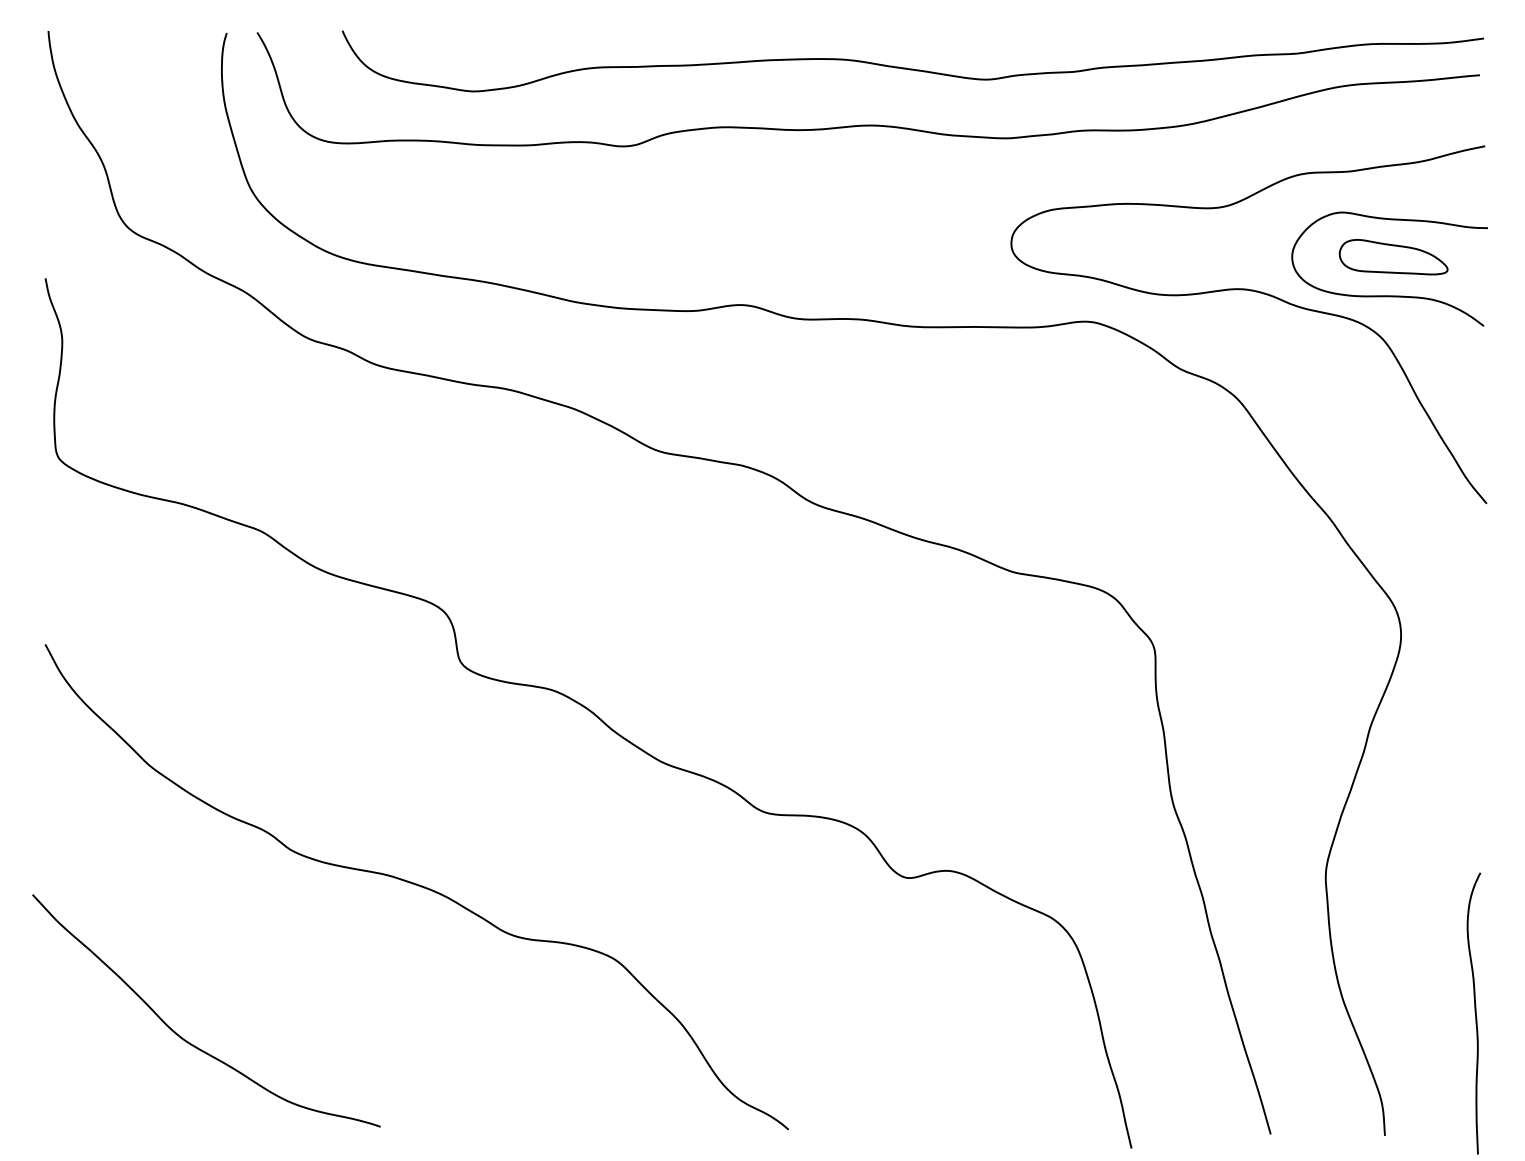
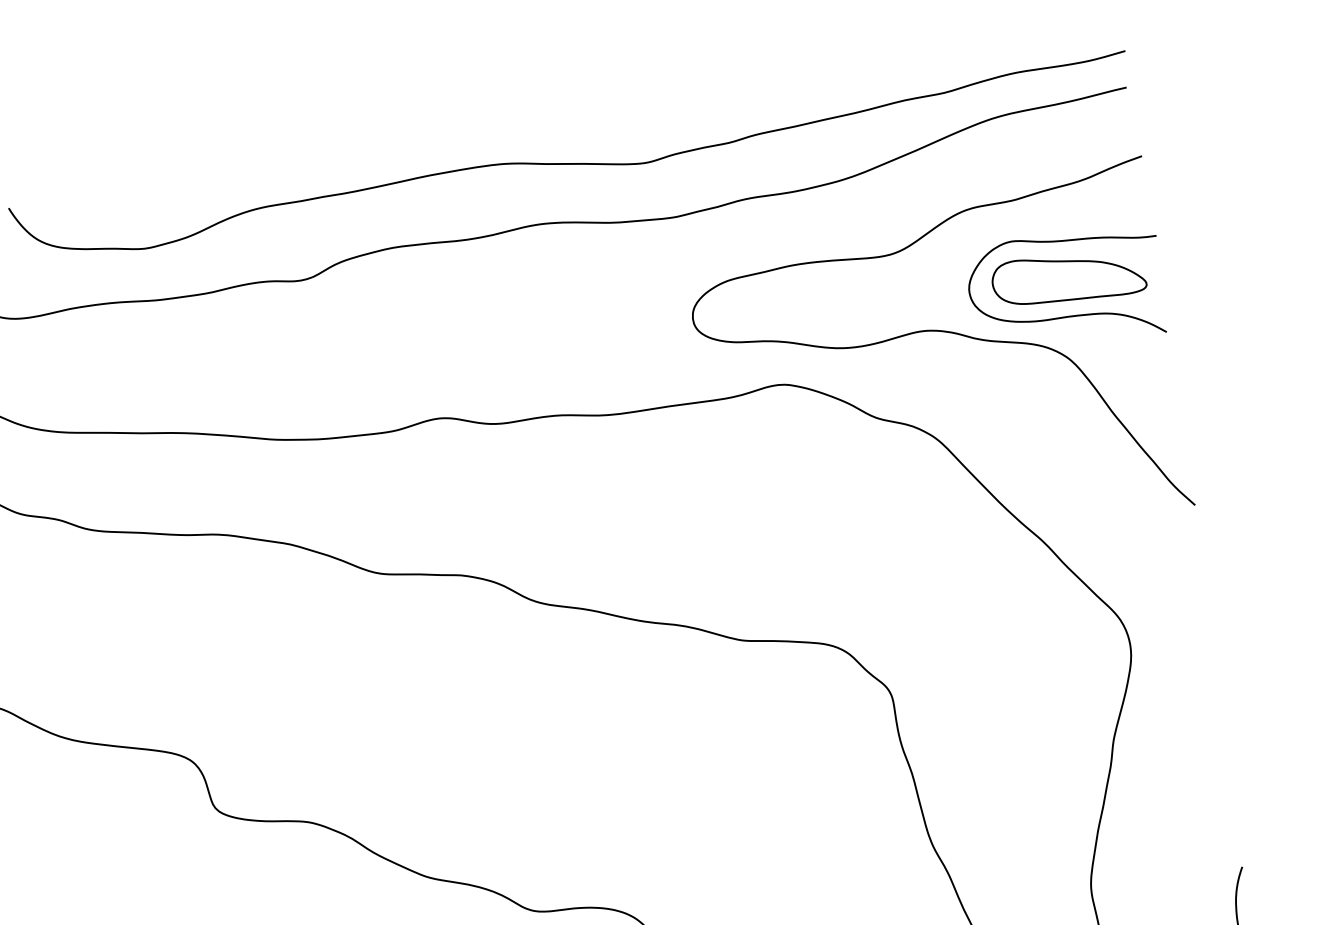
part: (1393, 256) -> (1068, 277), size x1.43

